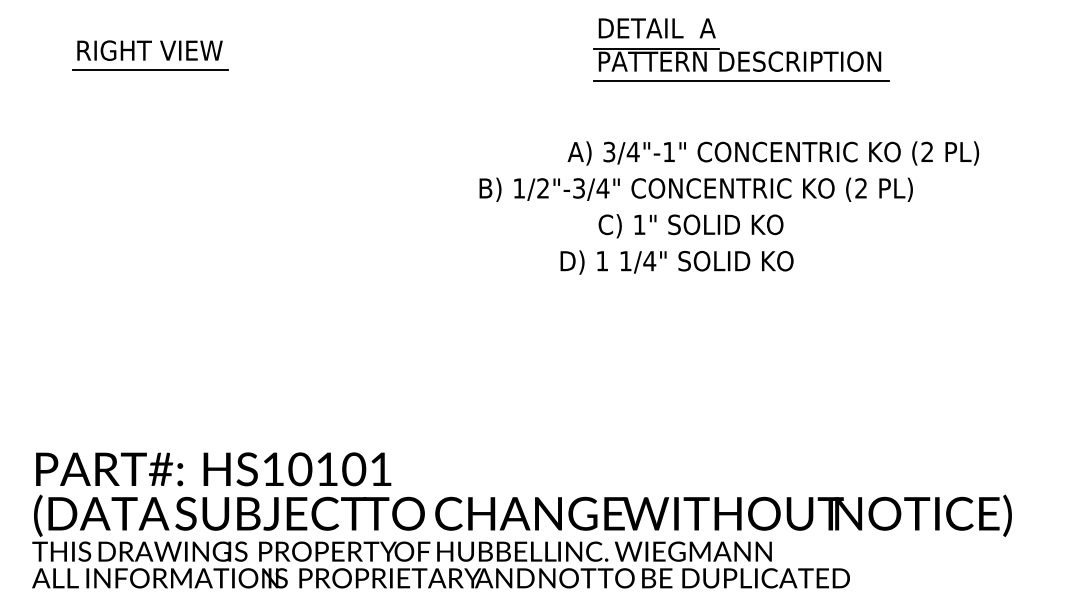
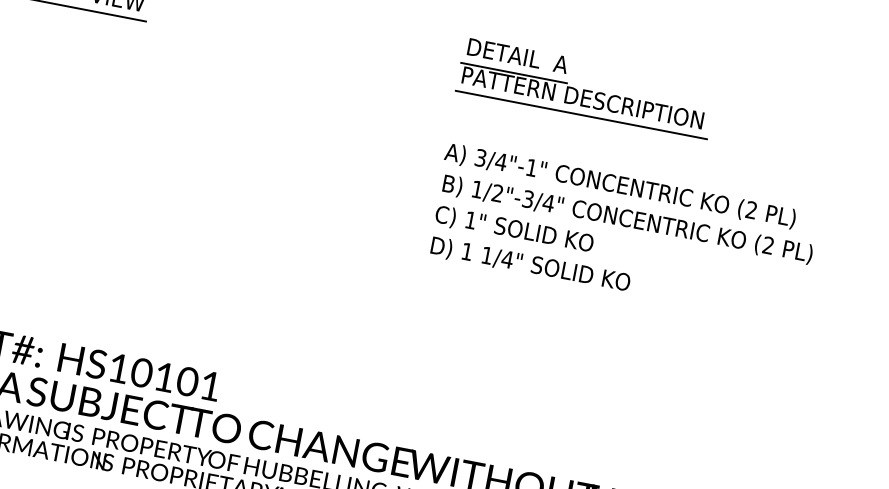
text: (773, 153) -> (620, 186), moved
text: (695, 189) -> (627, 219), moved
text: (676, 262) -> (530, 265), moved

